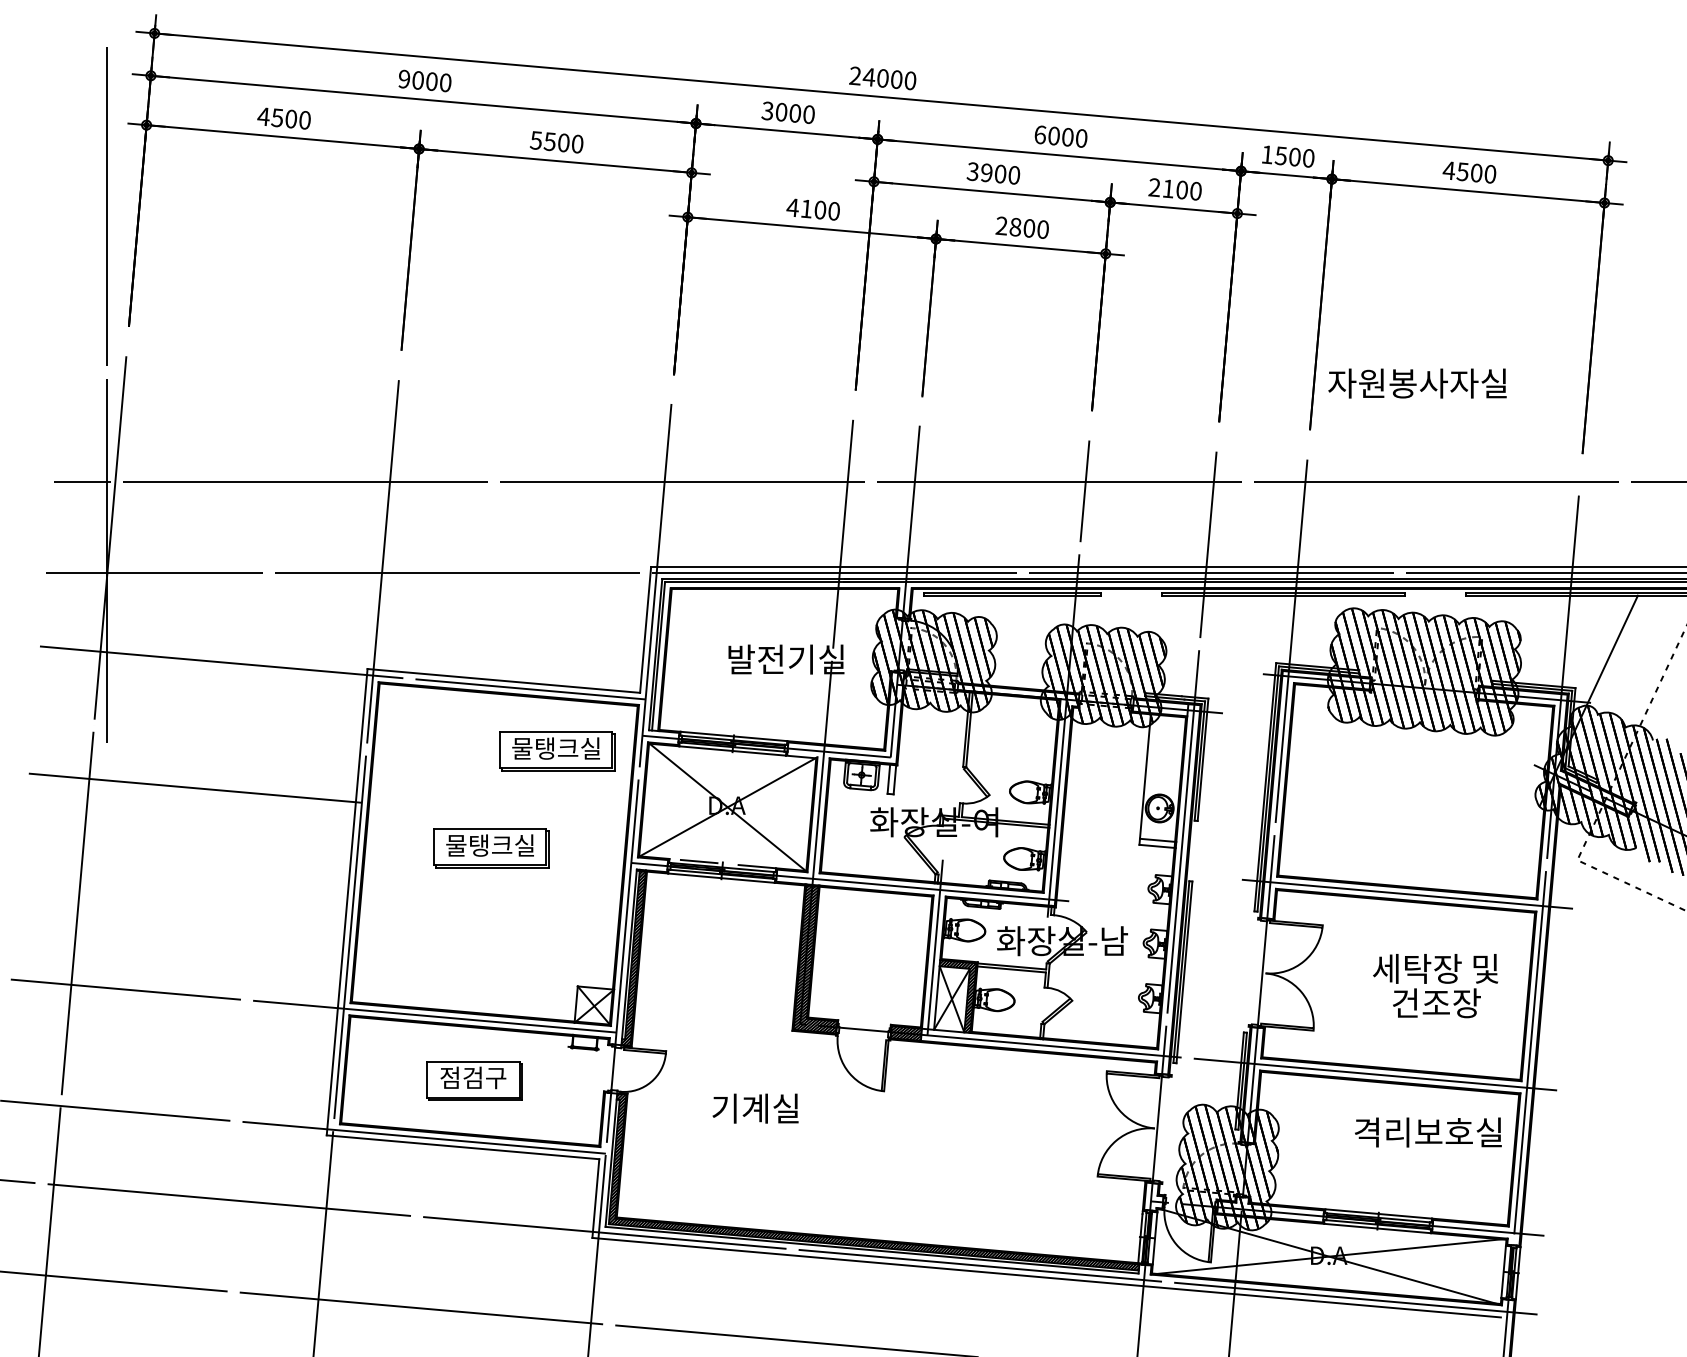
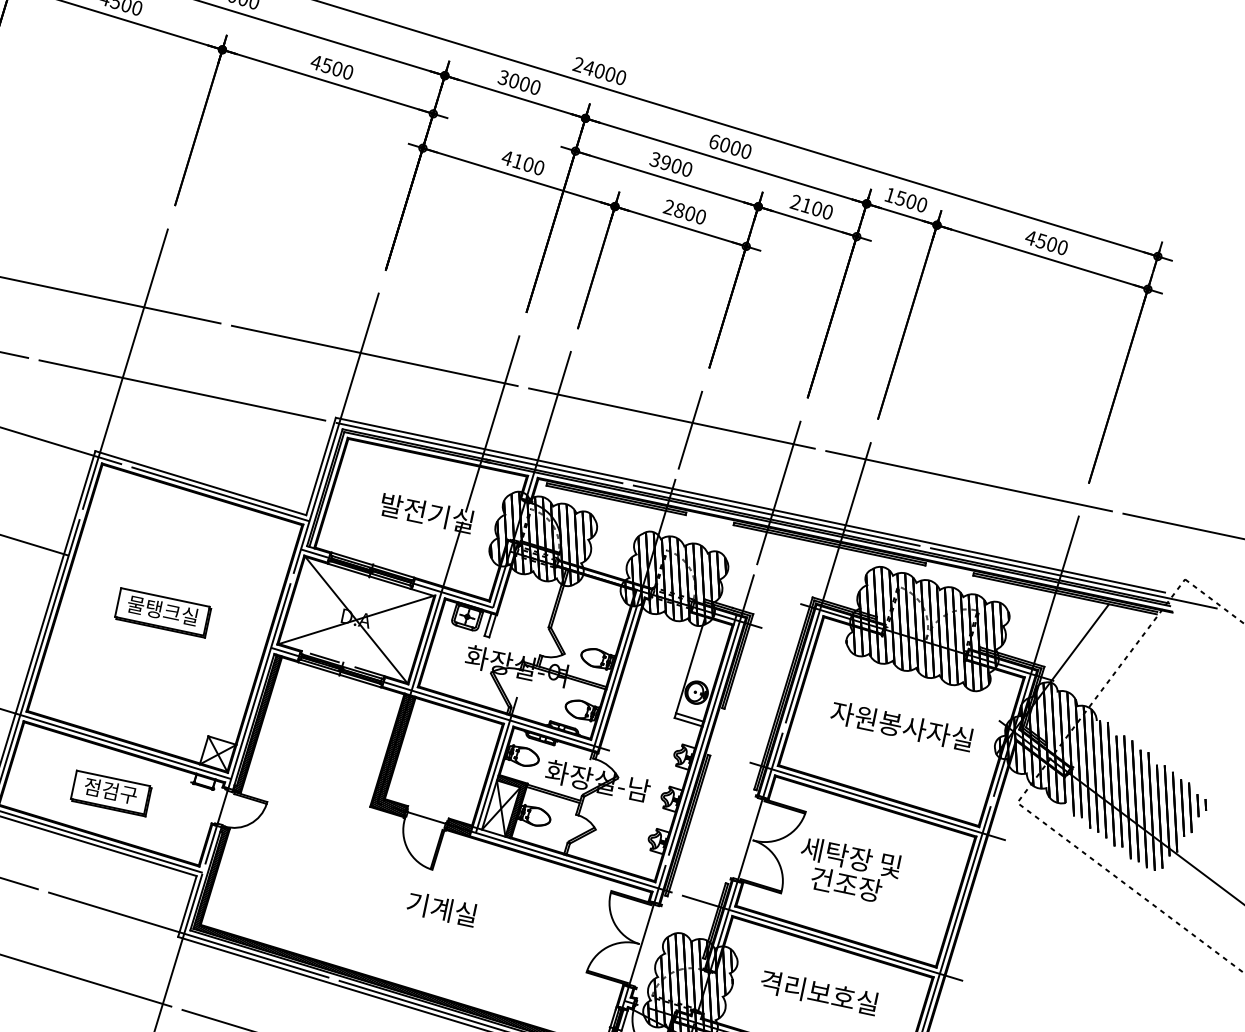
text: (535, 140) -> (315, 62), 5500 -> 4500
text: (1417, 383) -> (901, 726), moved
part: (557, 751) -> (231, 547), removed
text: (1435, 986) -> (848, 871), moved
text: (755, 1108) -> (441, 909), moved
text: (1428, 1132) -> (819, 992), moved

